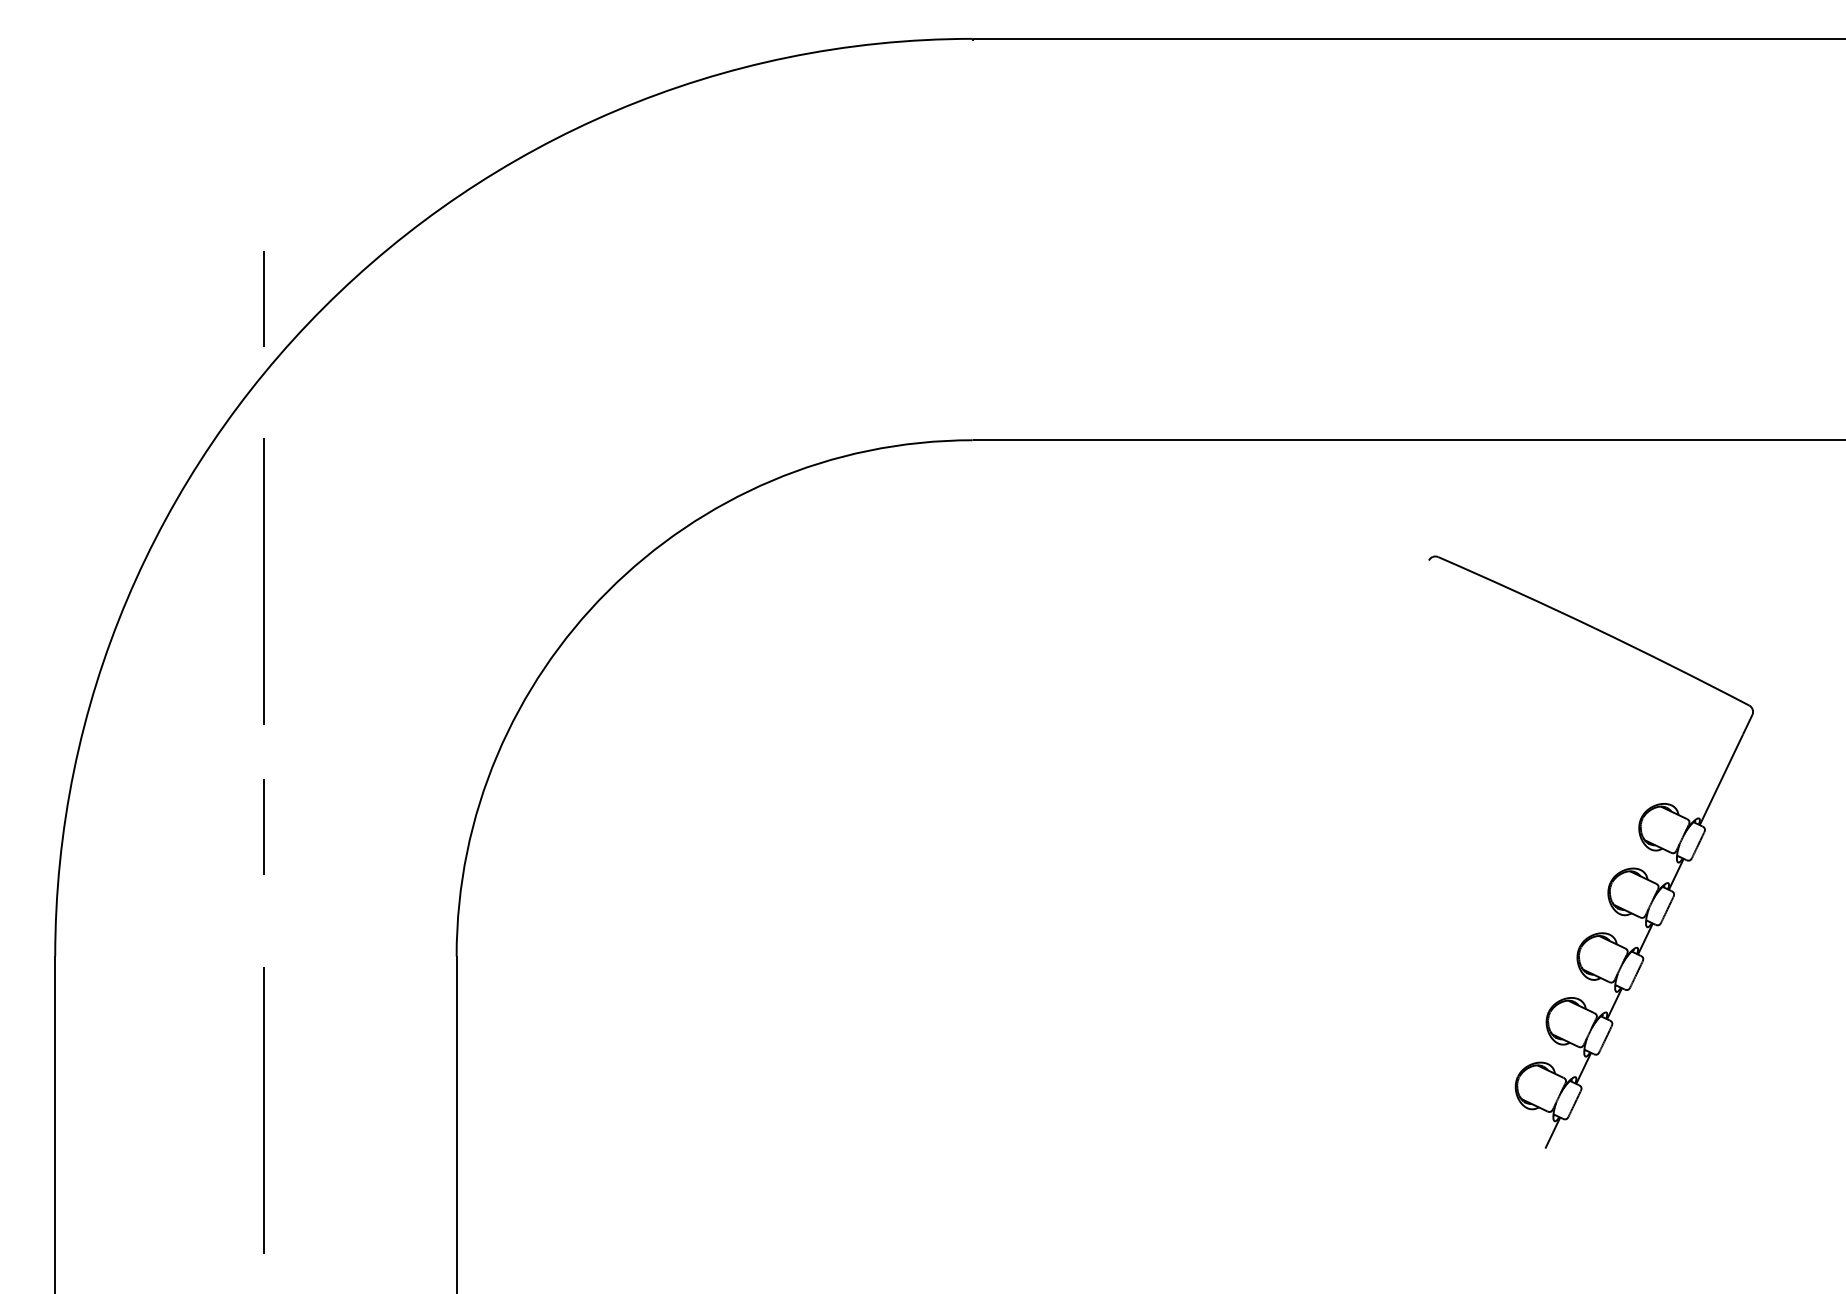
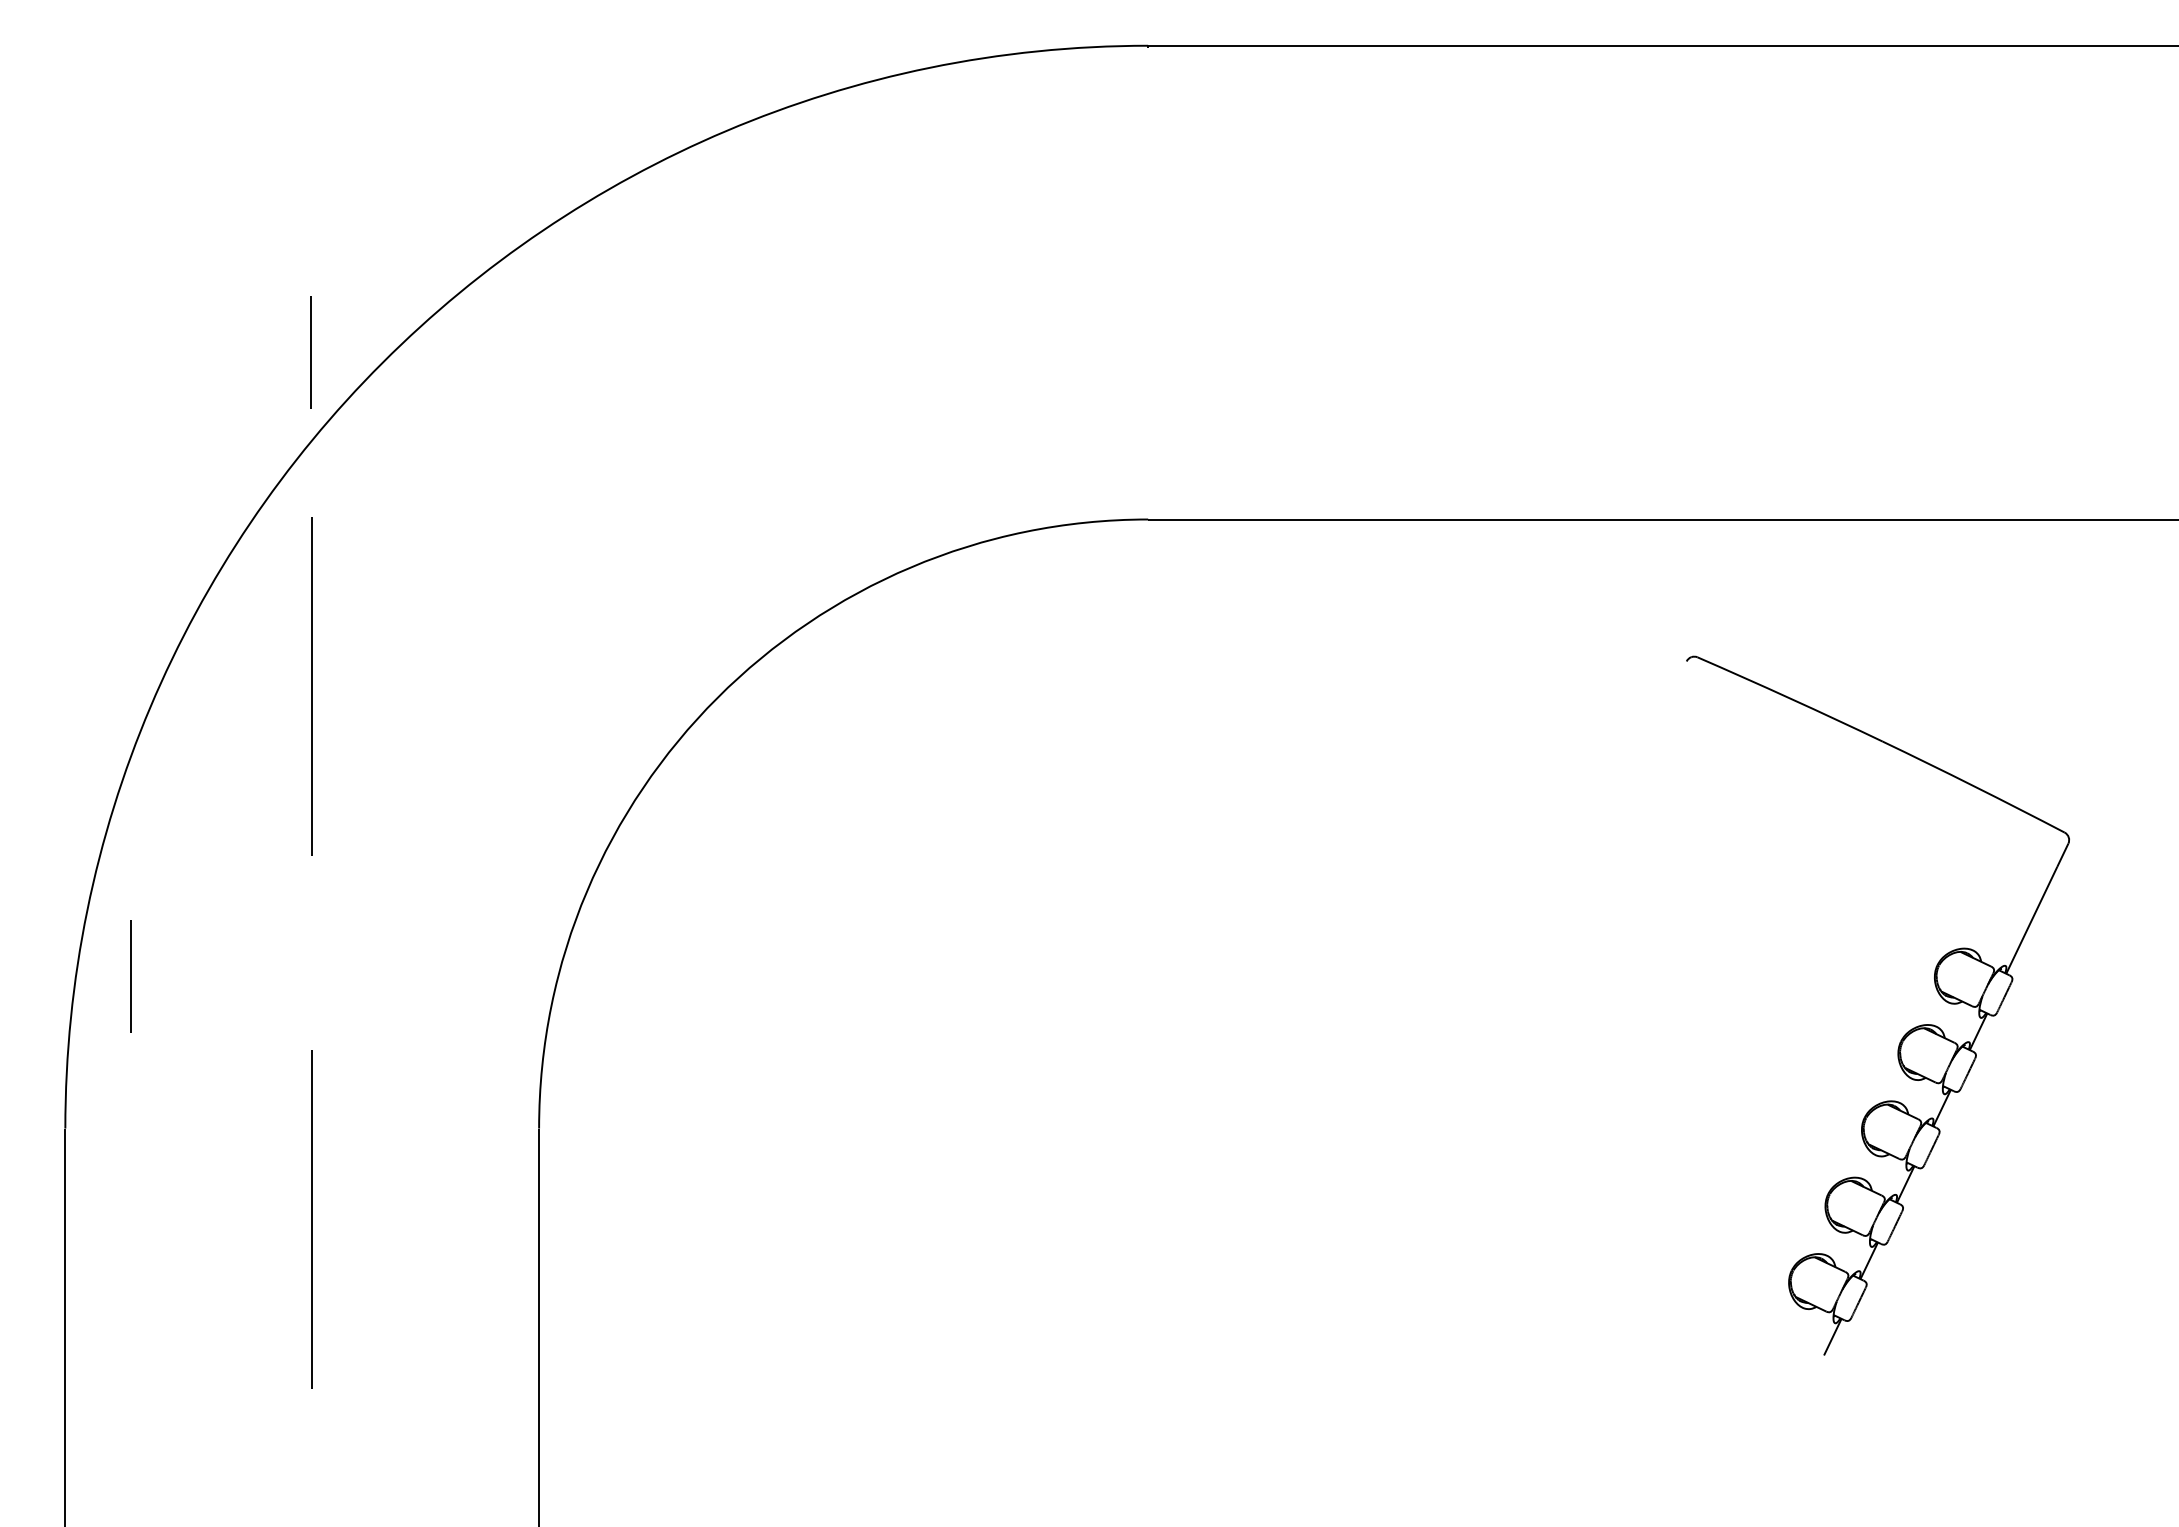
line: (262, 827) -> (130, 976), moved
line: (263, 1110) -> (311, 1219), moved

